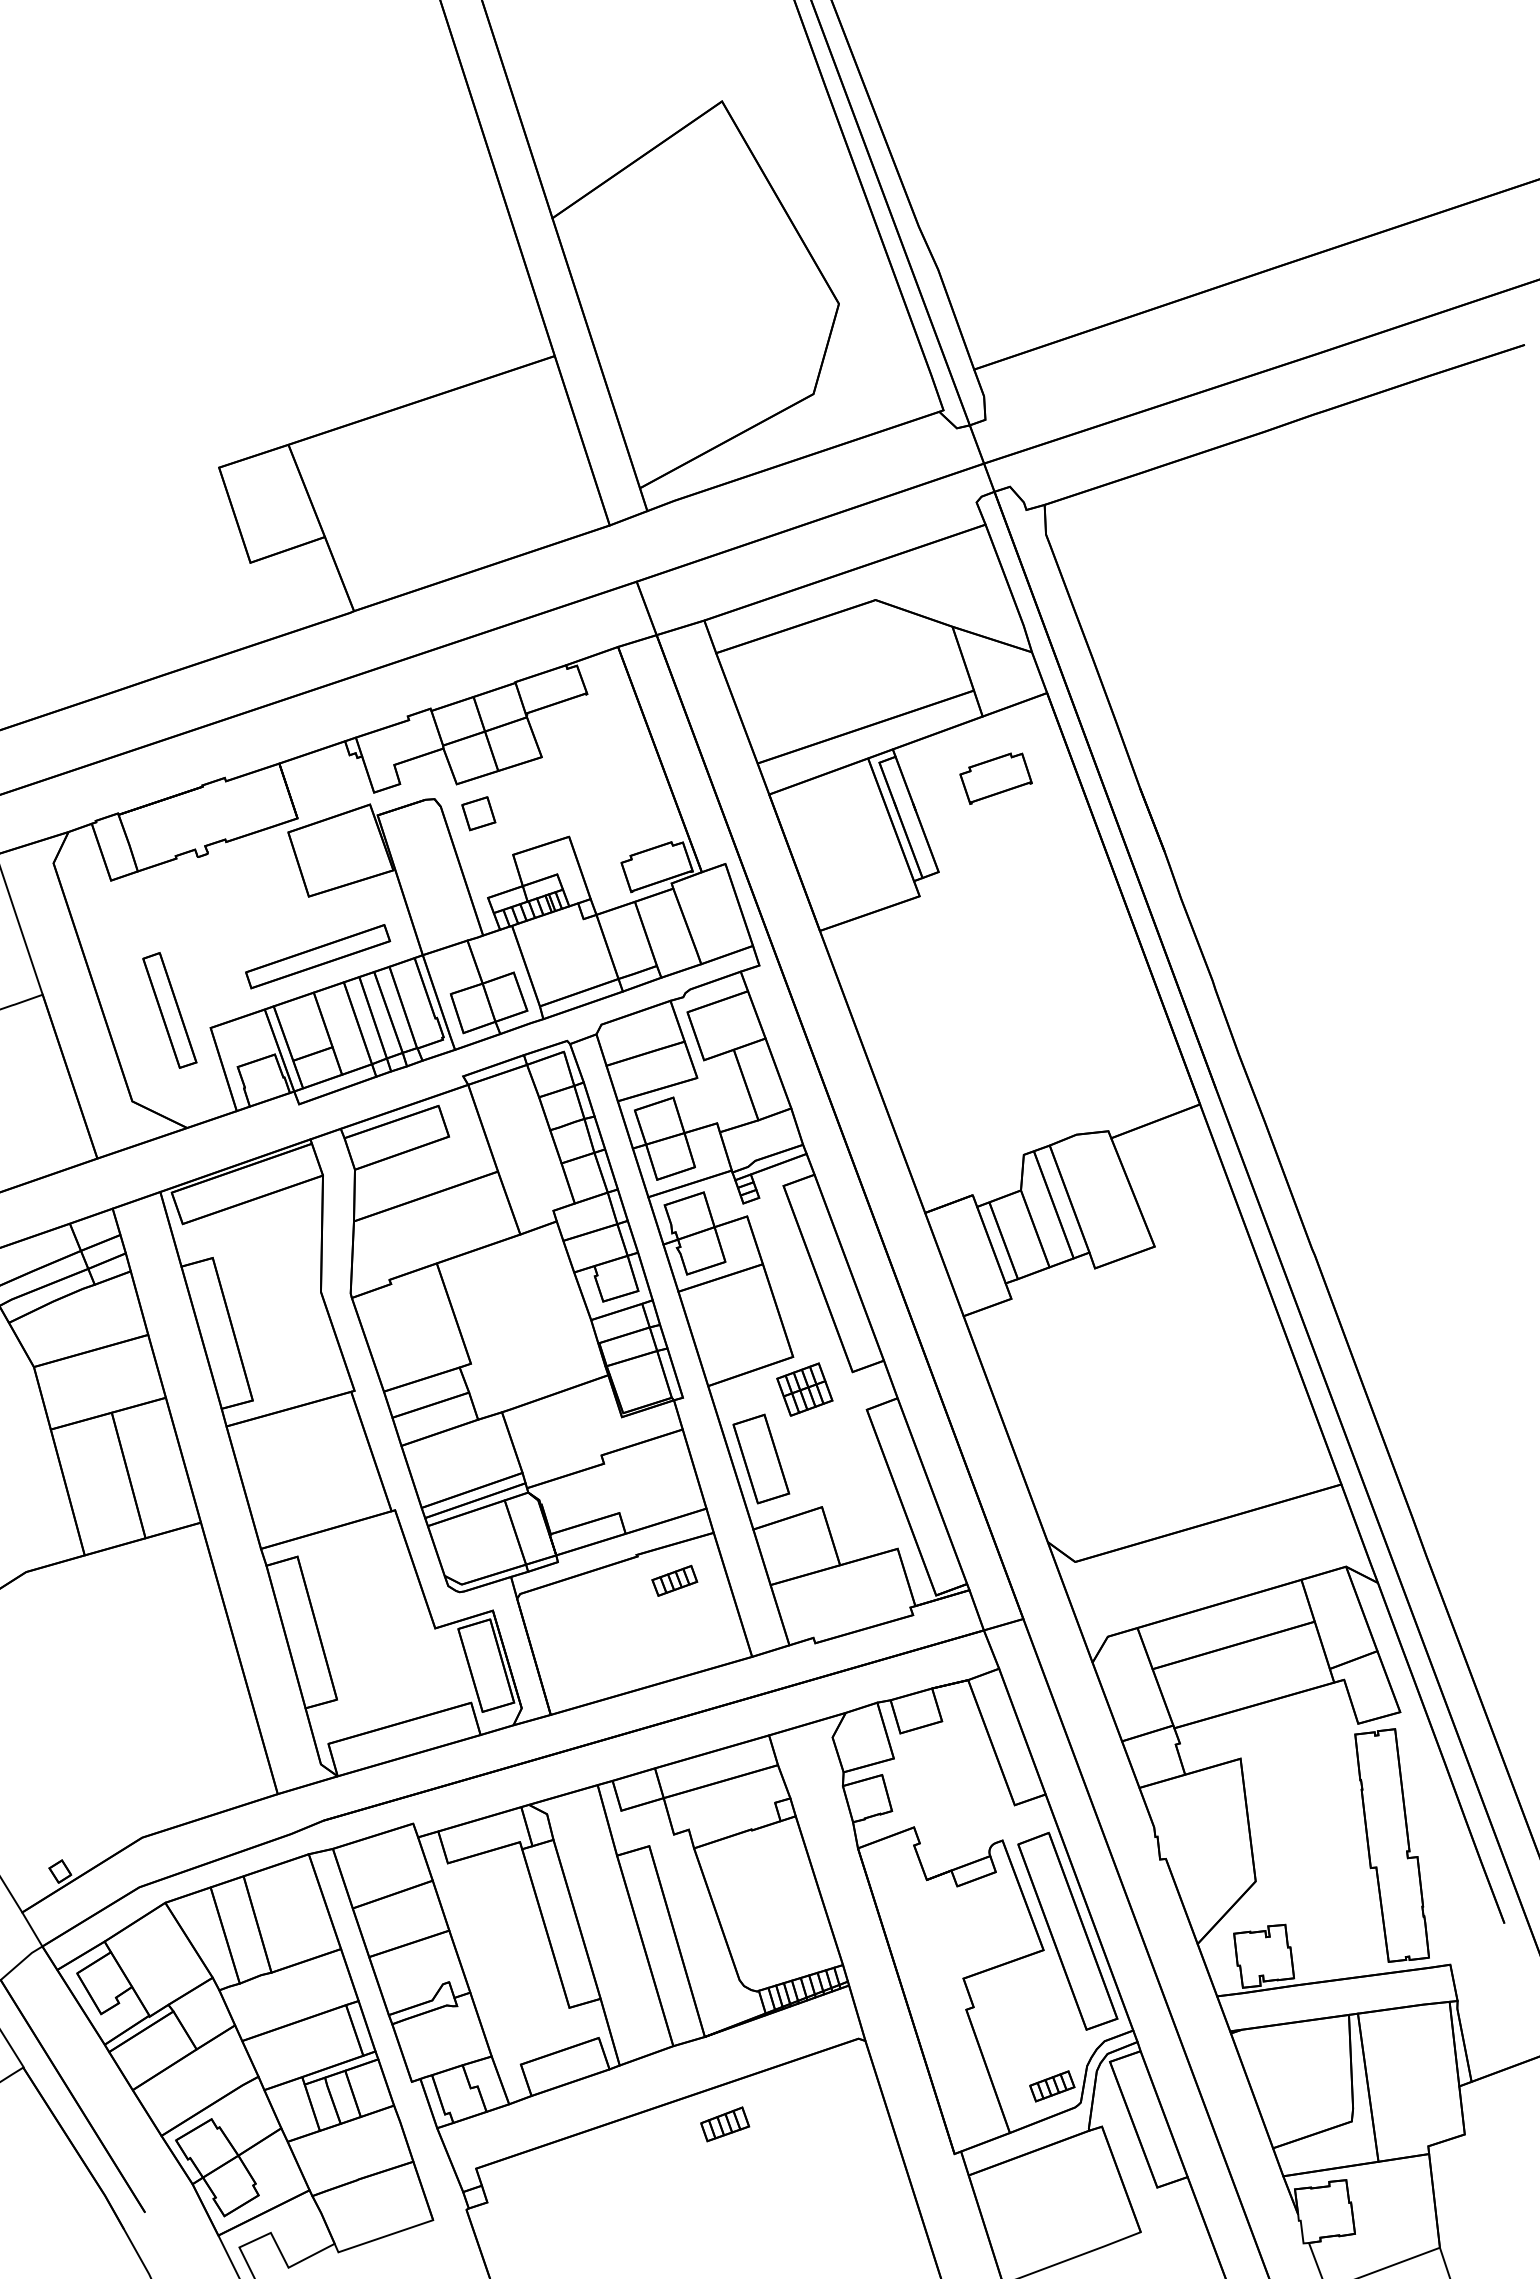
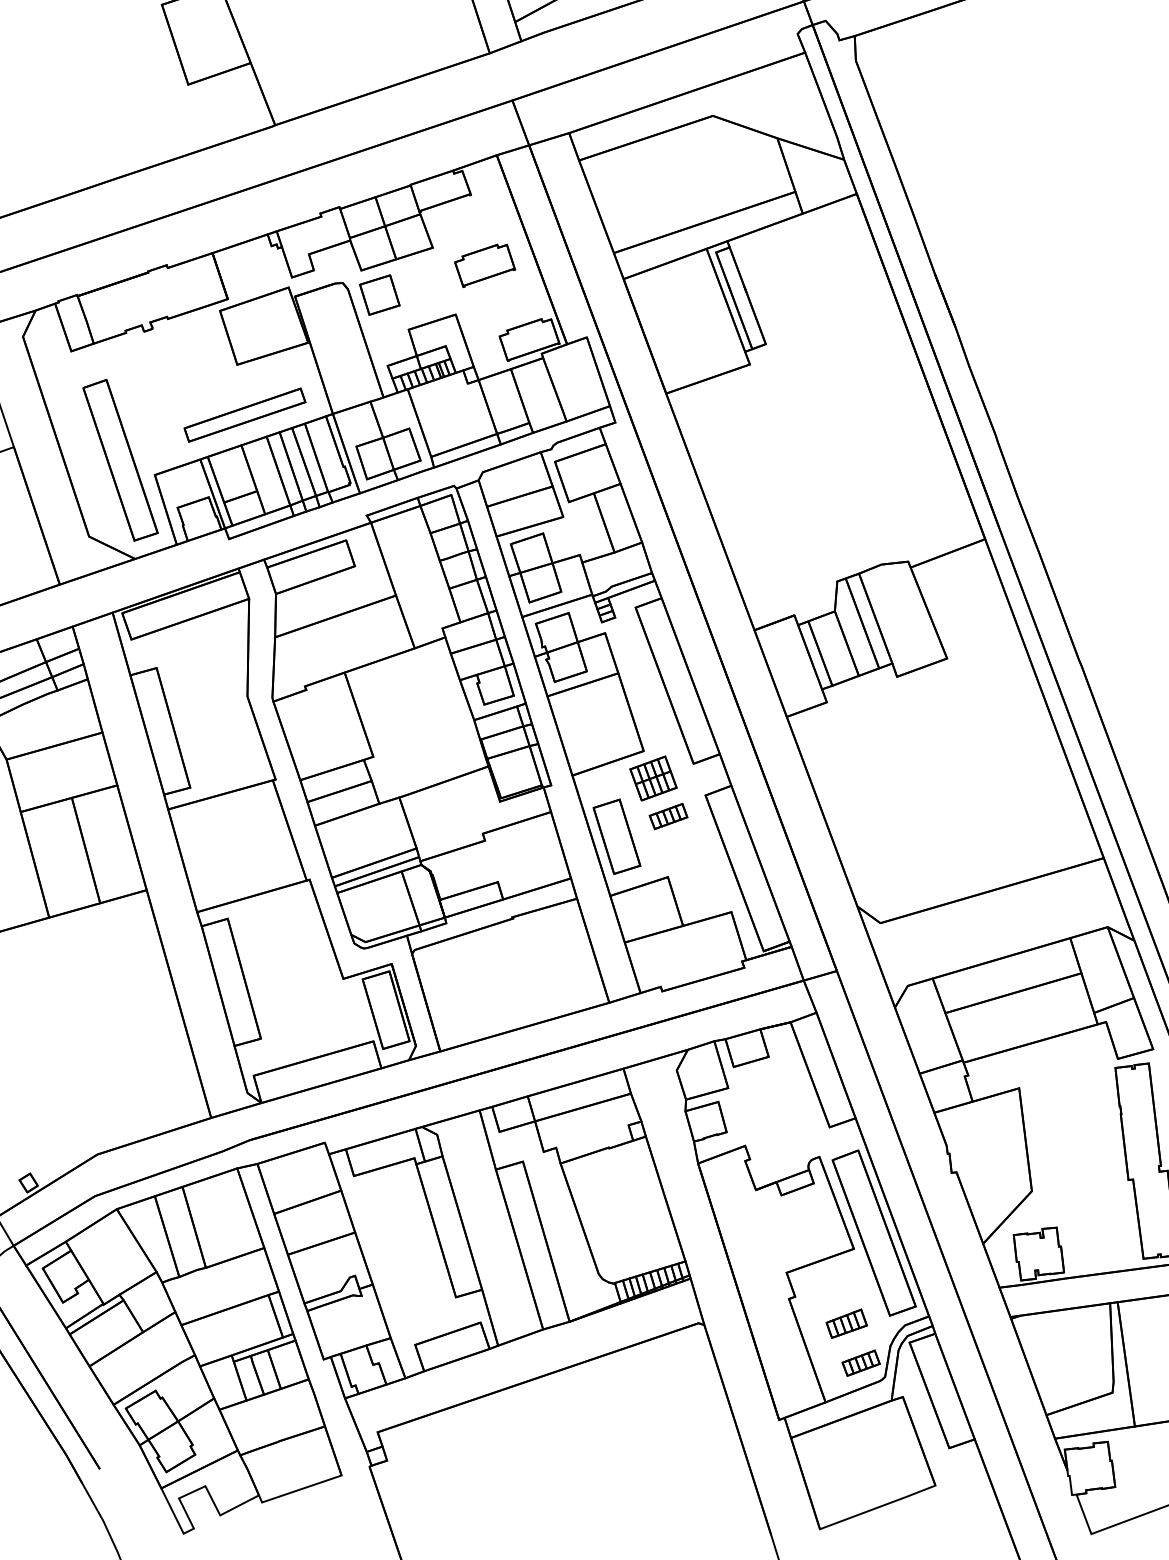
part: (995, 778) -> (484, 265), moved
part: (478, 813) -> (379, 295), size x1.43
part: (169, 1010) -> (120, 460), size x1.67
part: (674, 1580) -> (668, 816), moved
part: (725, 2124) -> (847, 1323), moved

